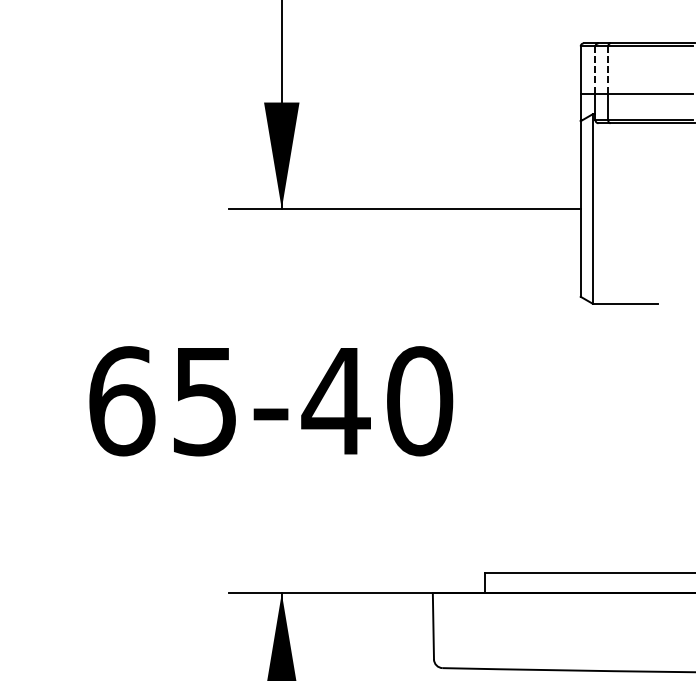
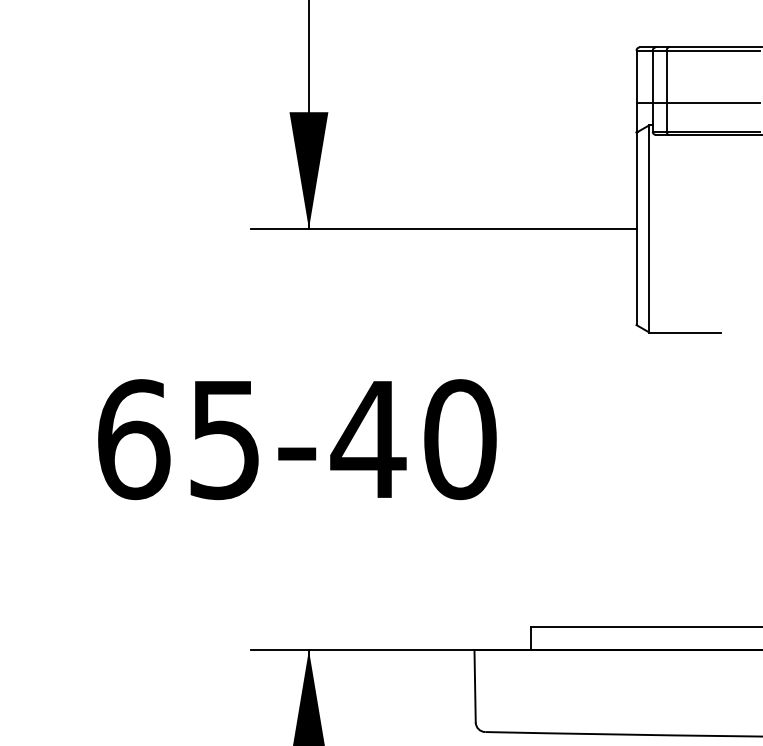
line: (595, 69) -> (652, 76), dashed -> solid
line: (608, 69) -> (666, 76), dashed -> solid

